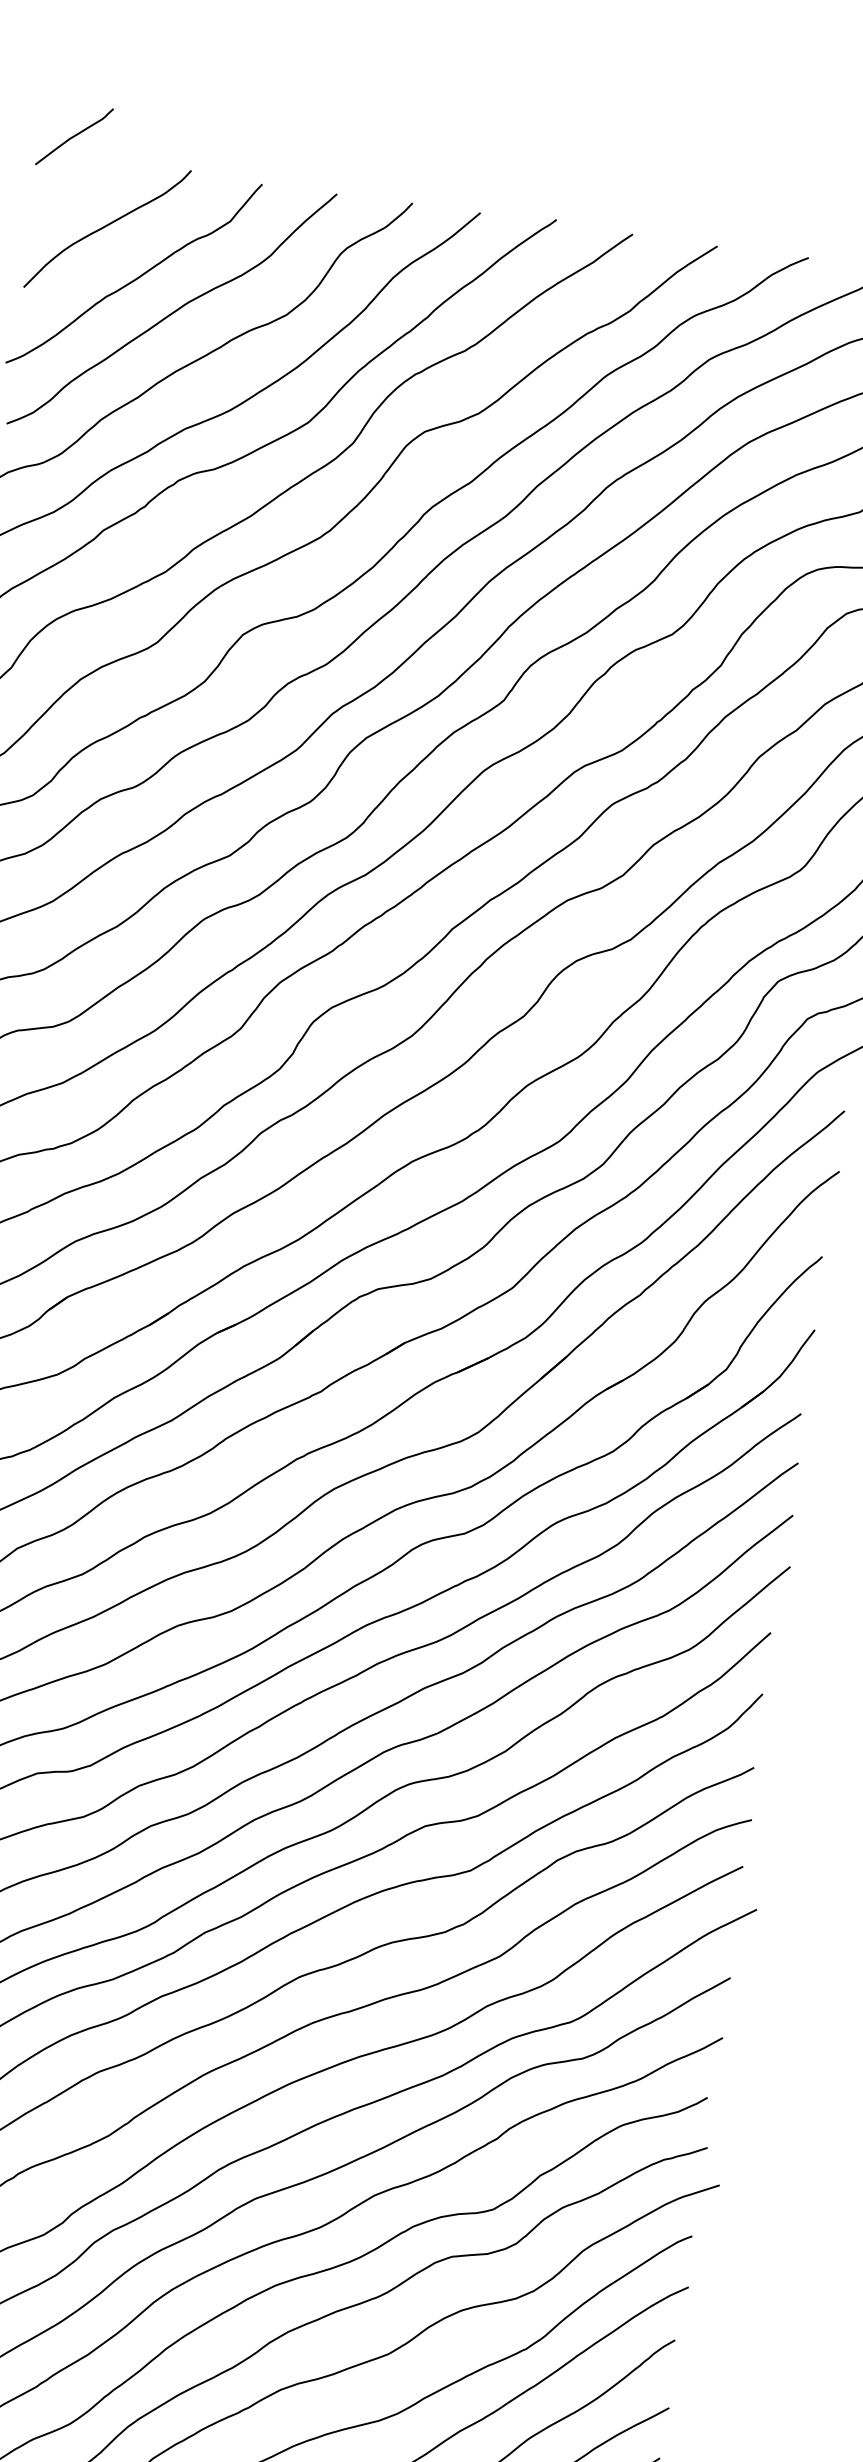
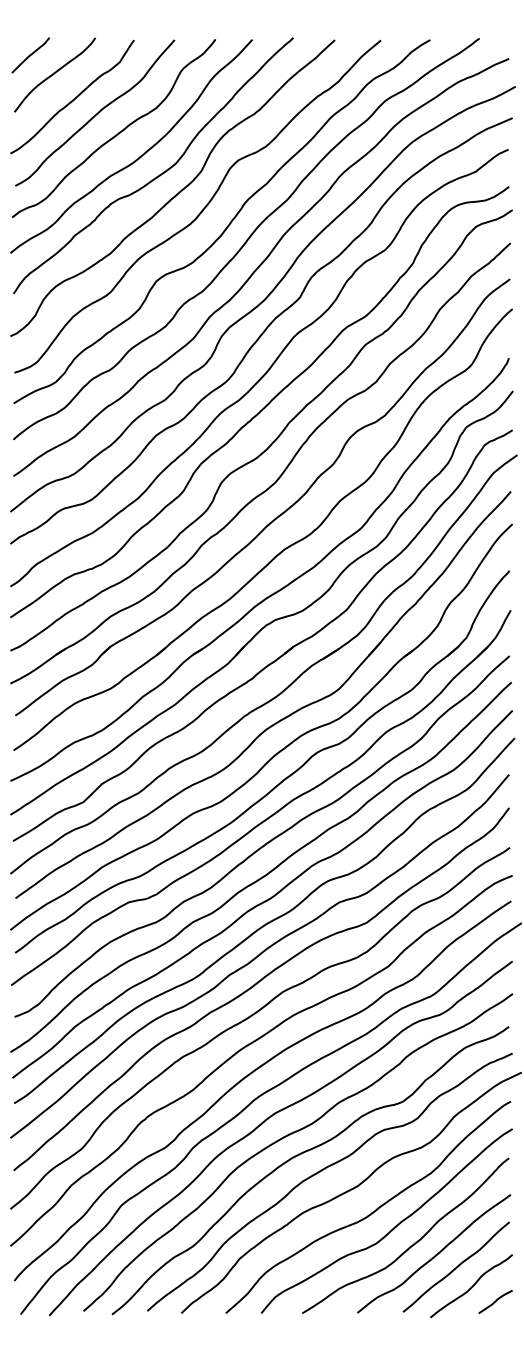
curve: (73, 136) -> (30, 55), moved

